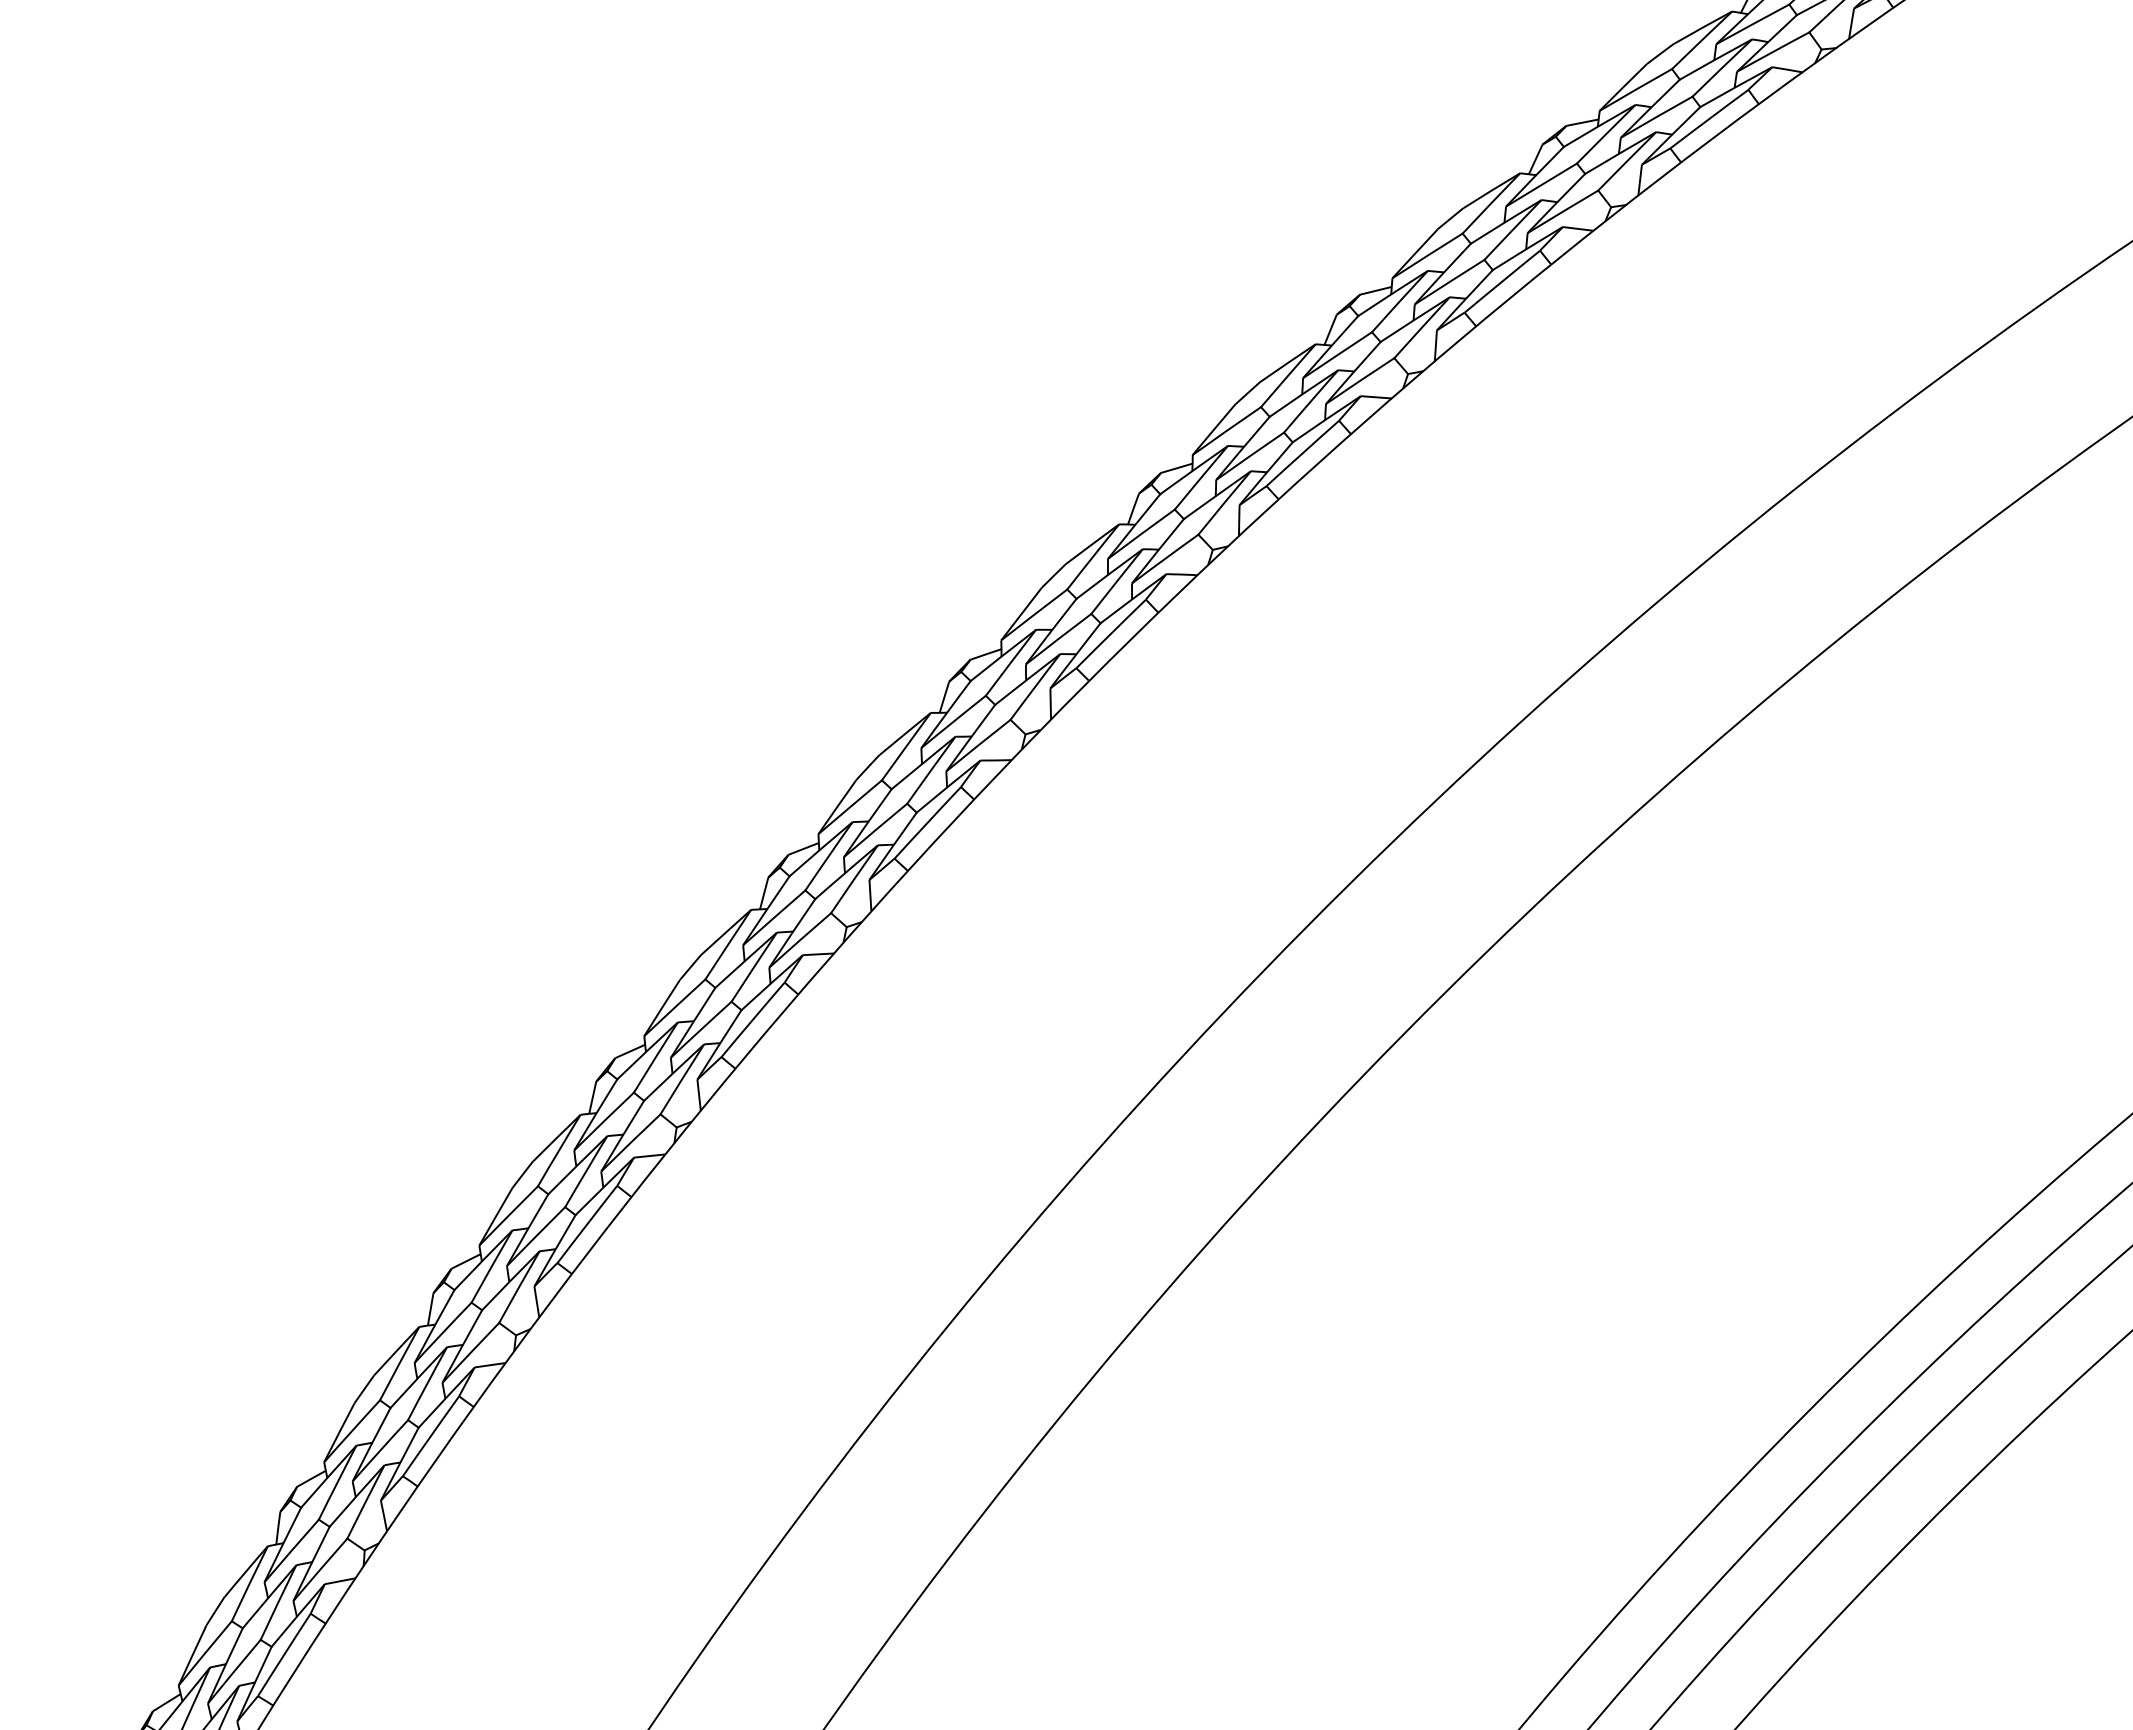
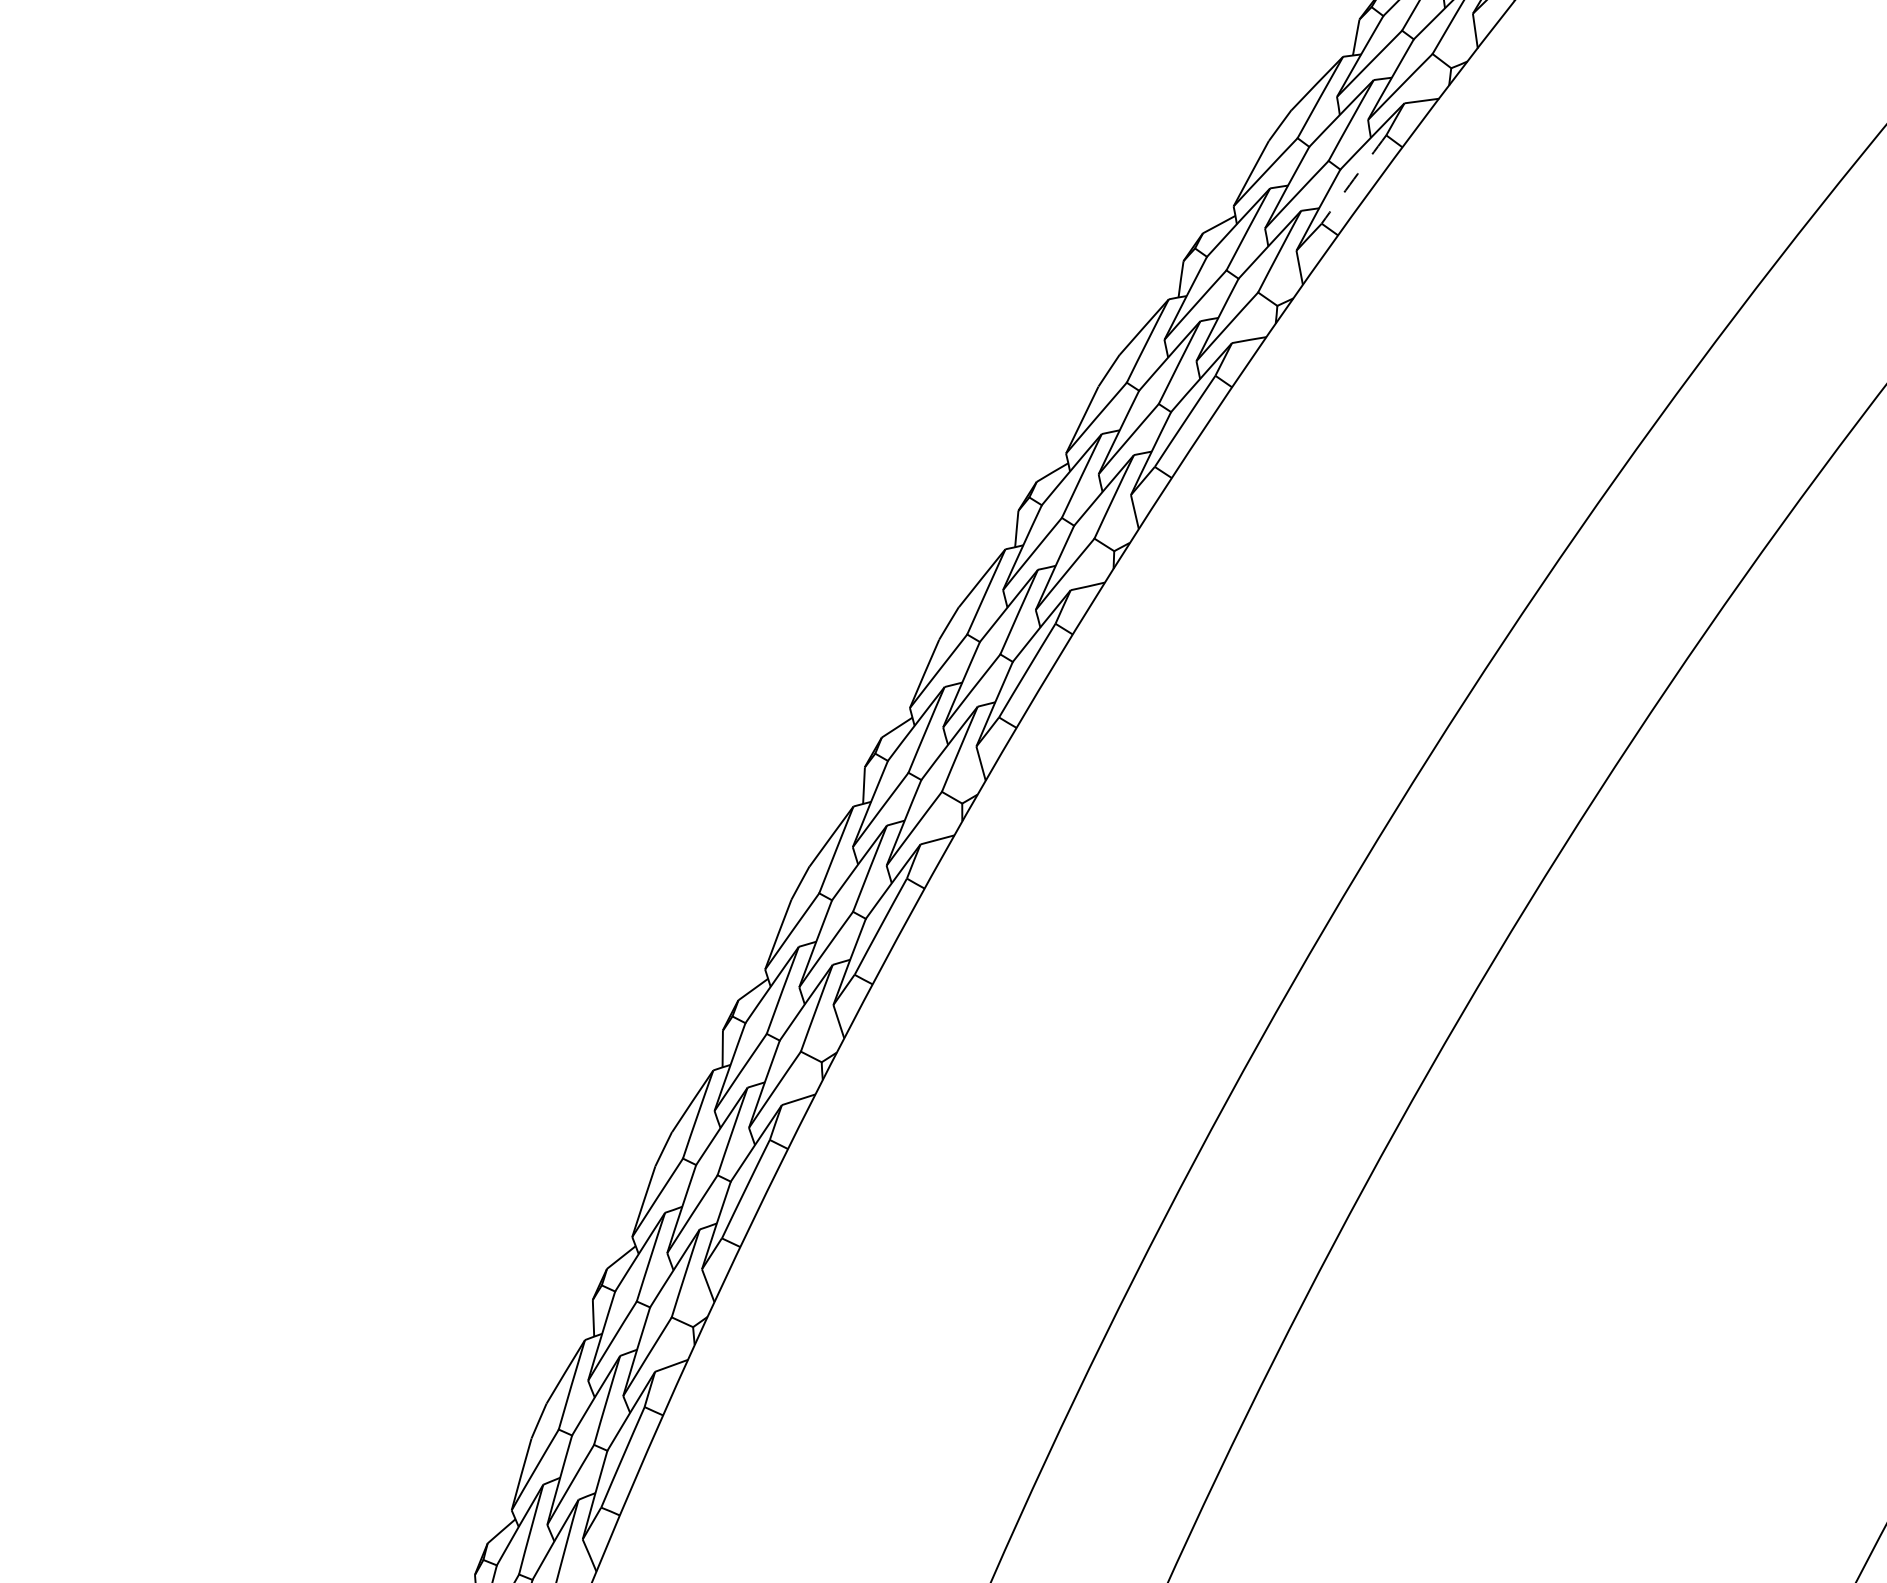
arc: (1302, 453) -> (1353, 179), solid -> dashed

